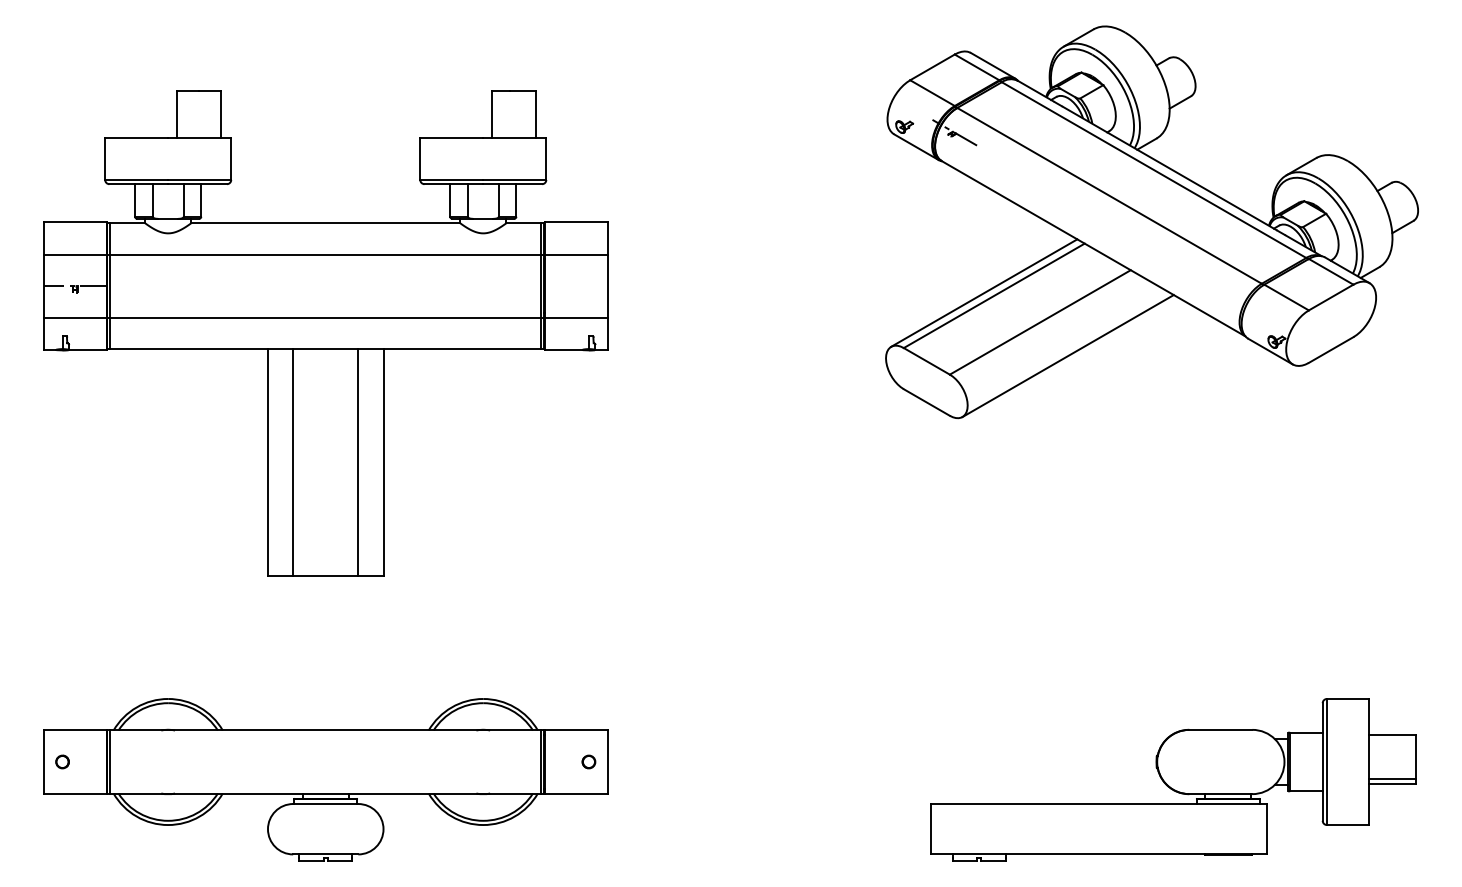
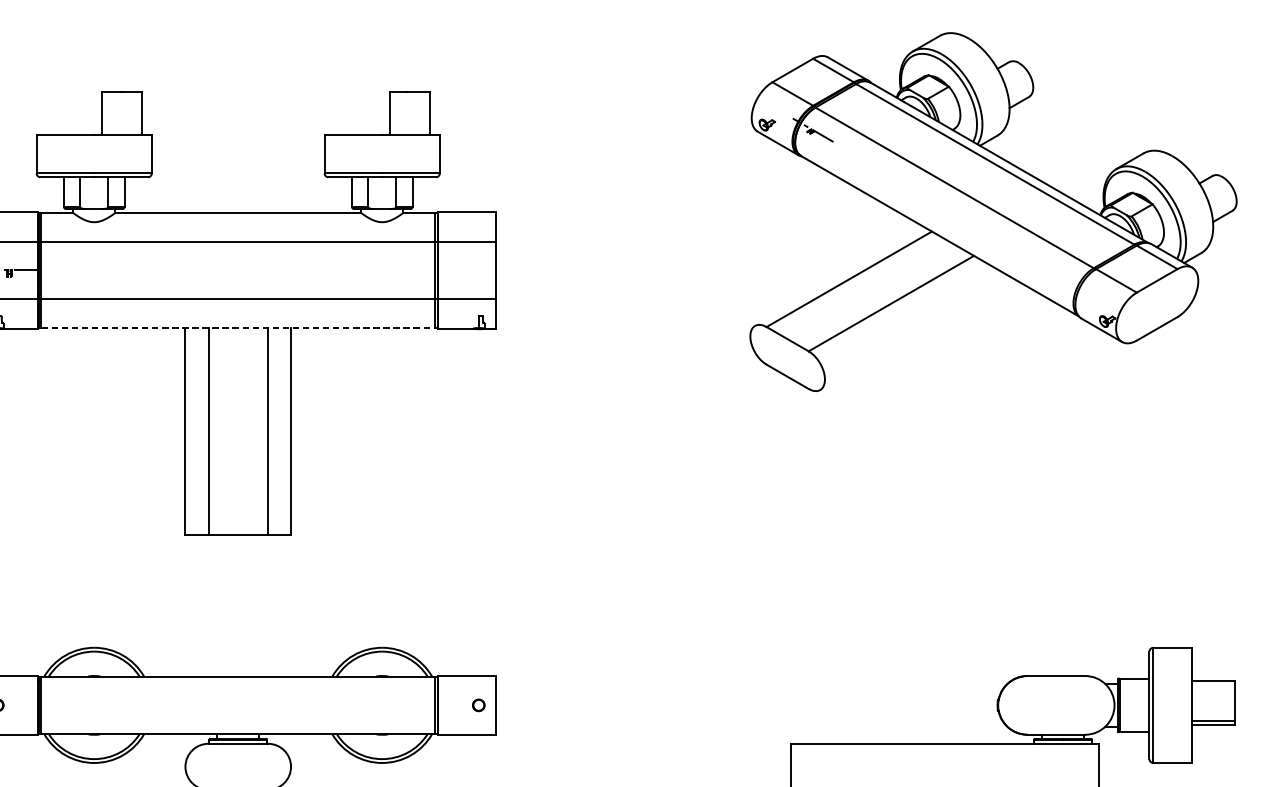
line: (984, 292) -> (840, 276), removed
line: (326, 349) -> (238, 328), solid -> dashed
line: (1067, 356) -> (916, 334), removed

